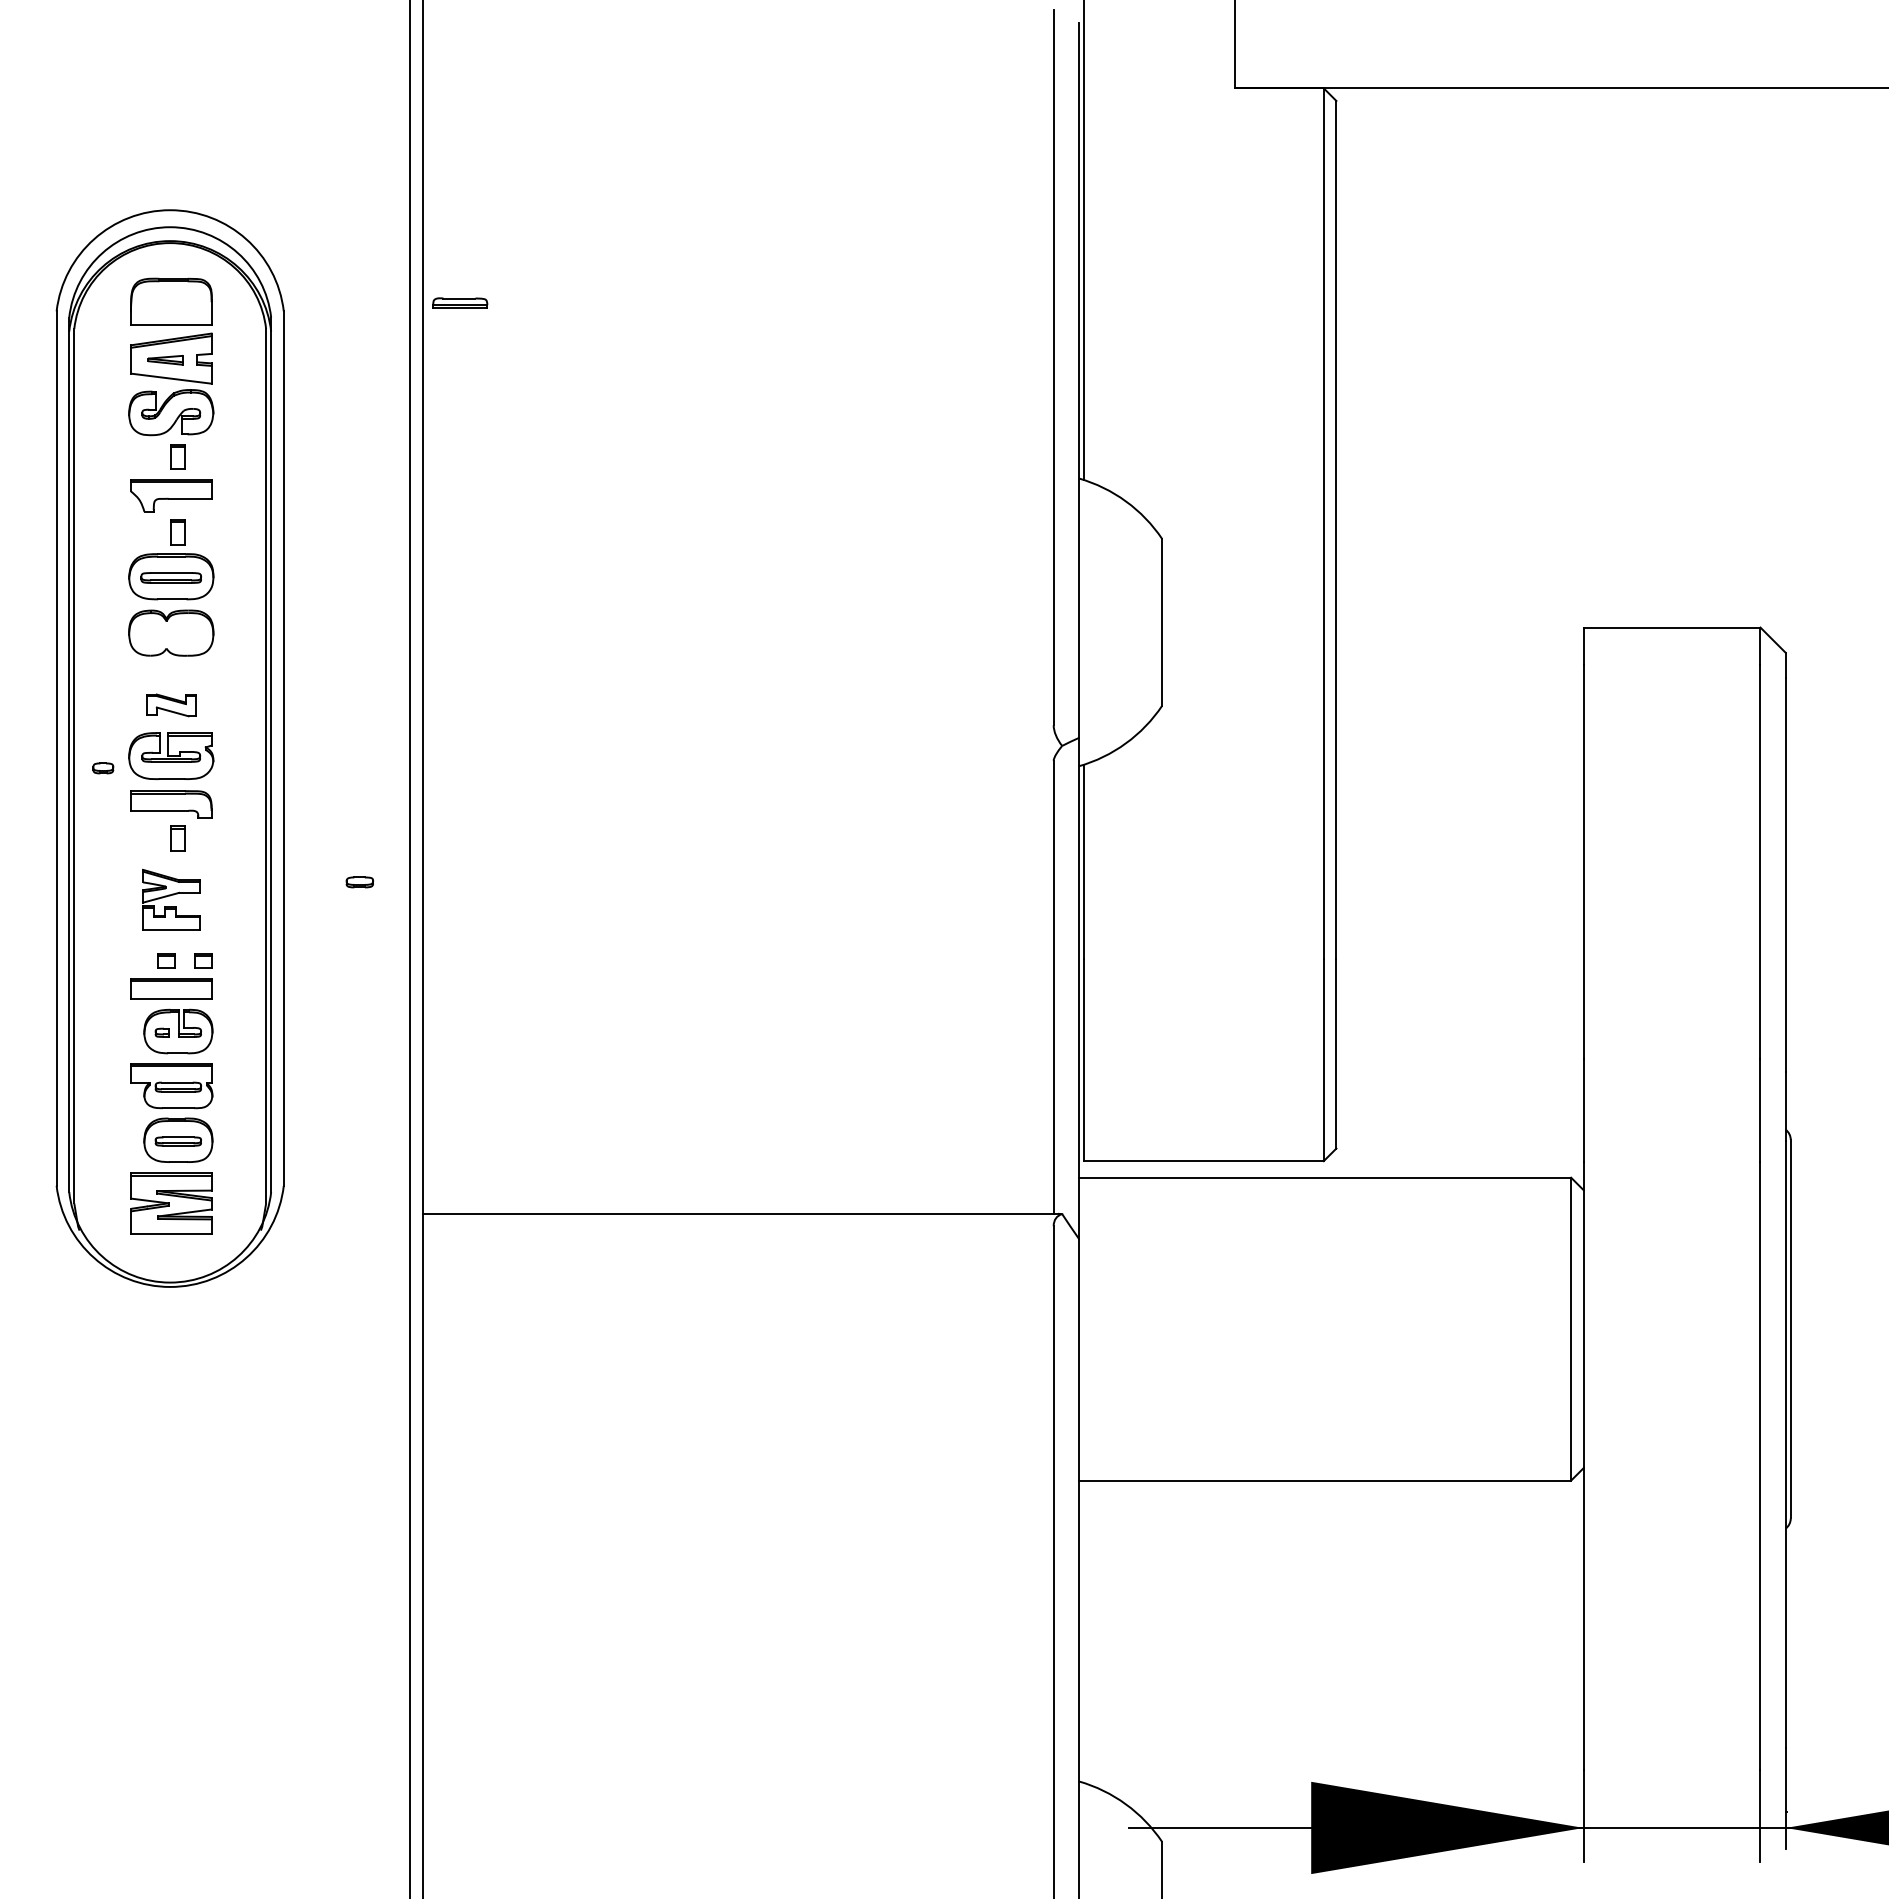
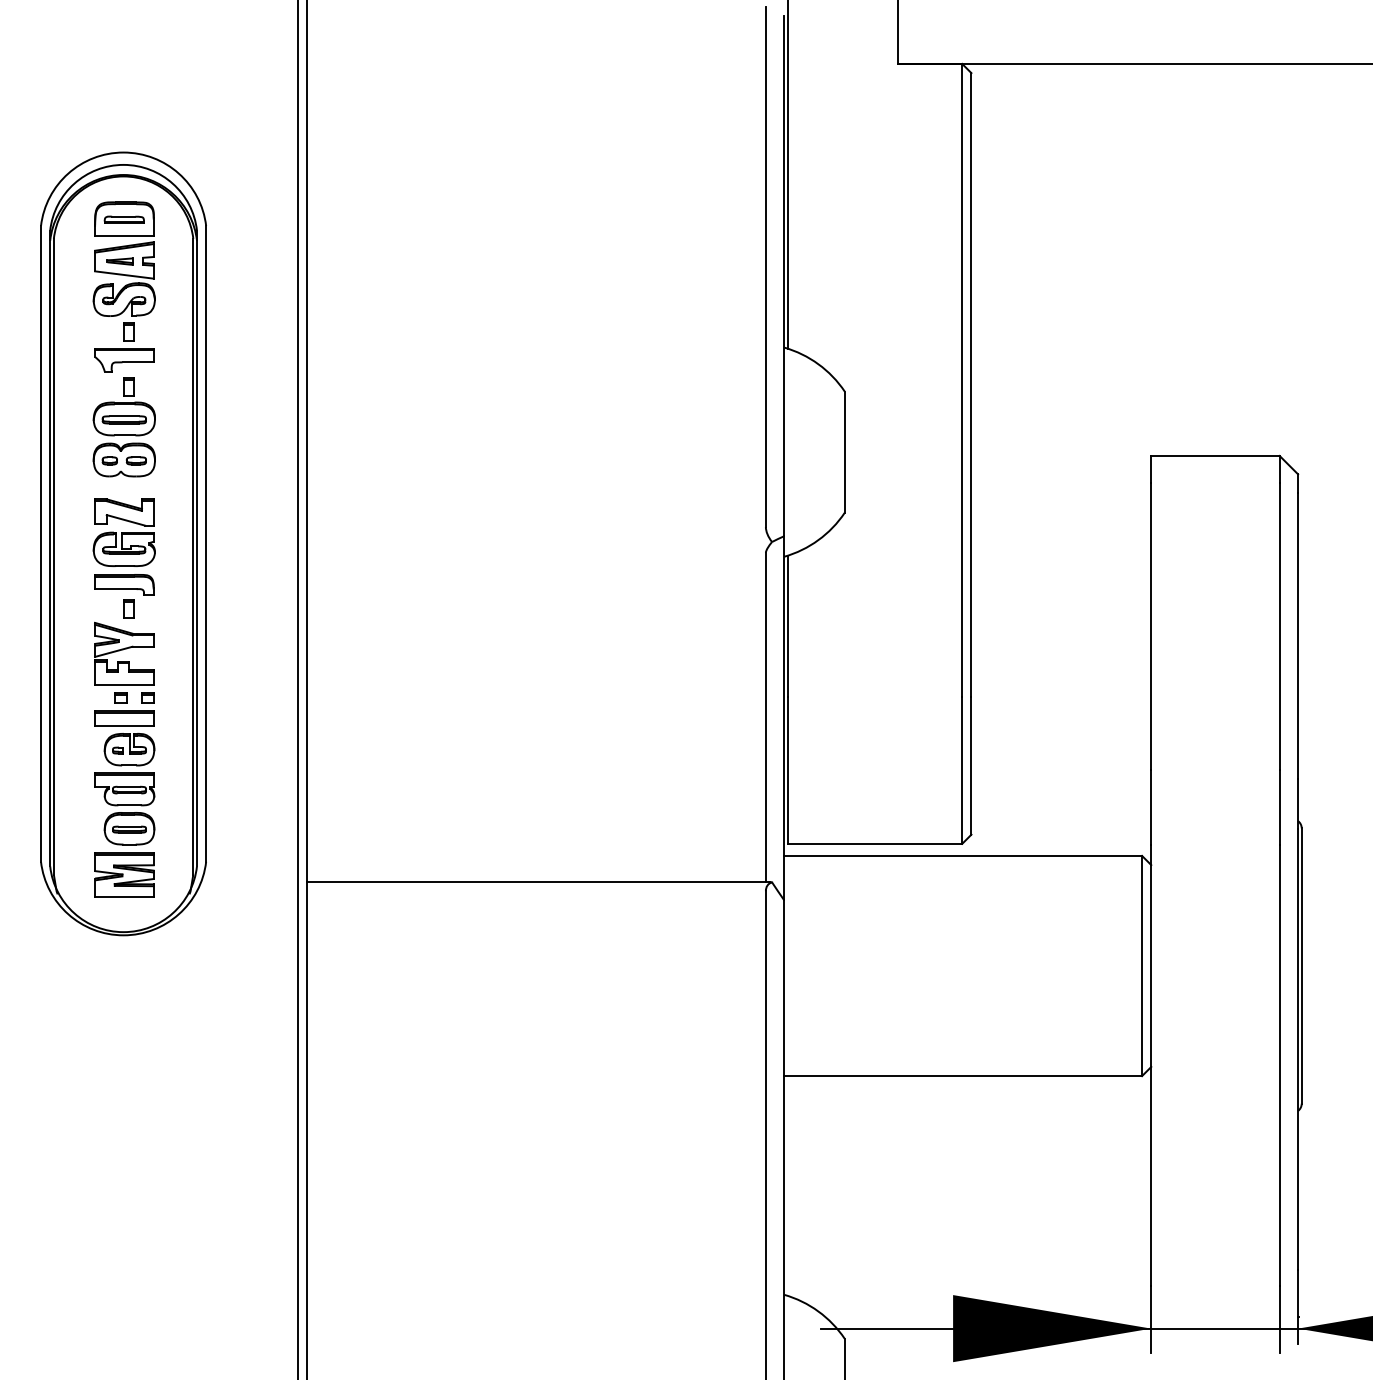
part: (460, 302) -> (124, 219), moved
part: (171, 705) -> (124, 512), size x1.67
part: (103, 768) -> (109, 460), moved
part: (359, 882) -> (136, 460), moved
part: (171, 899) -> (124, 653), size x1.43

